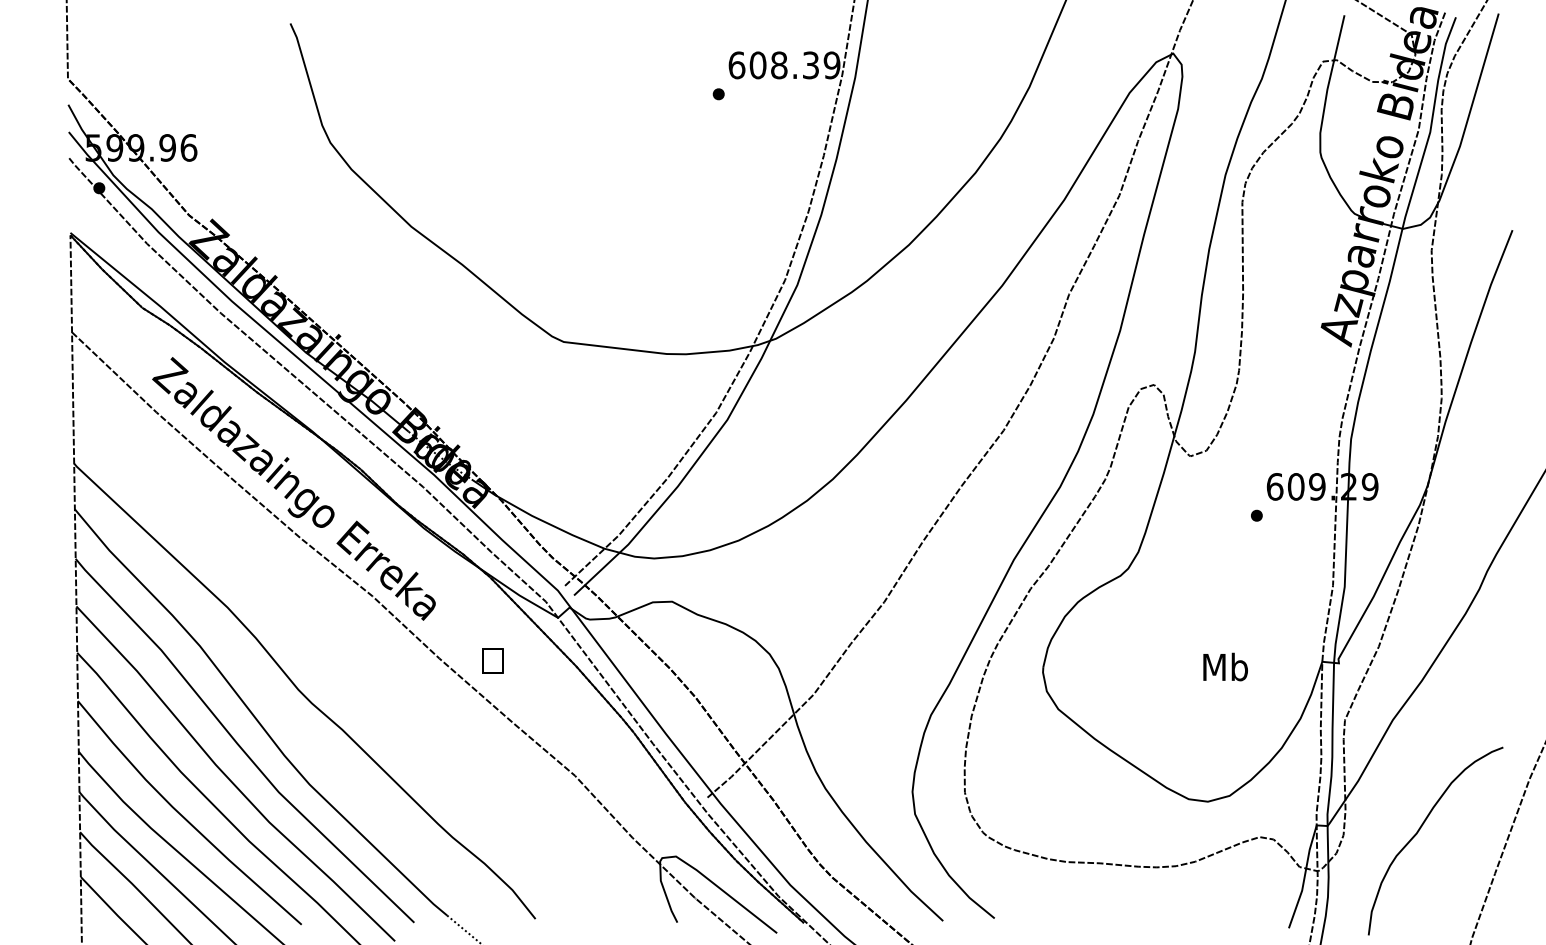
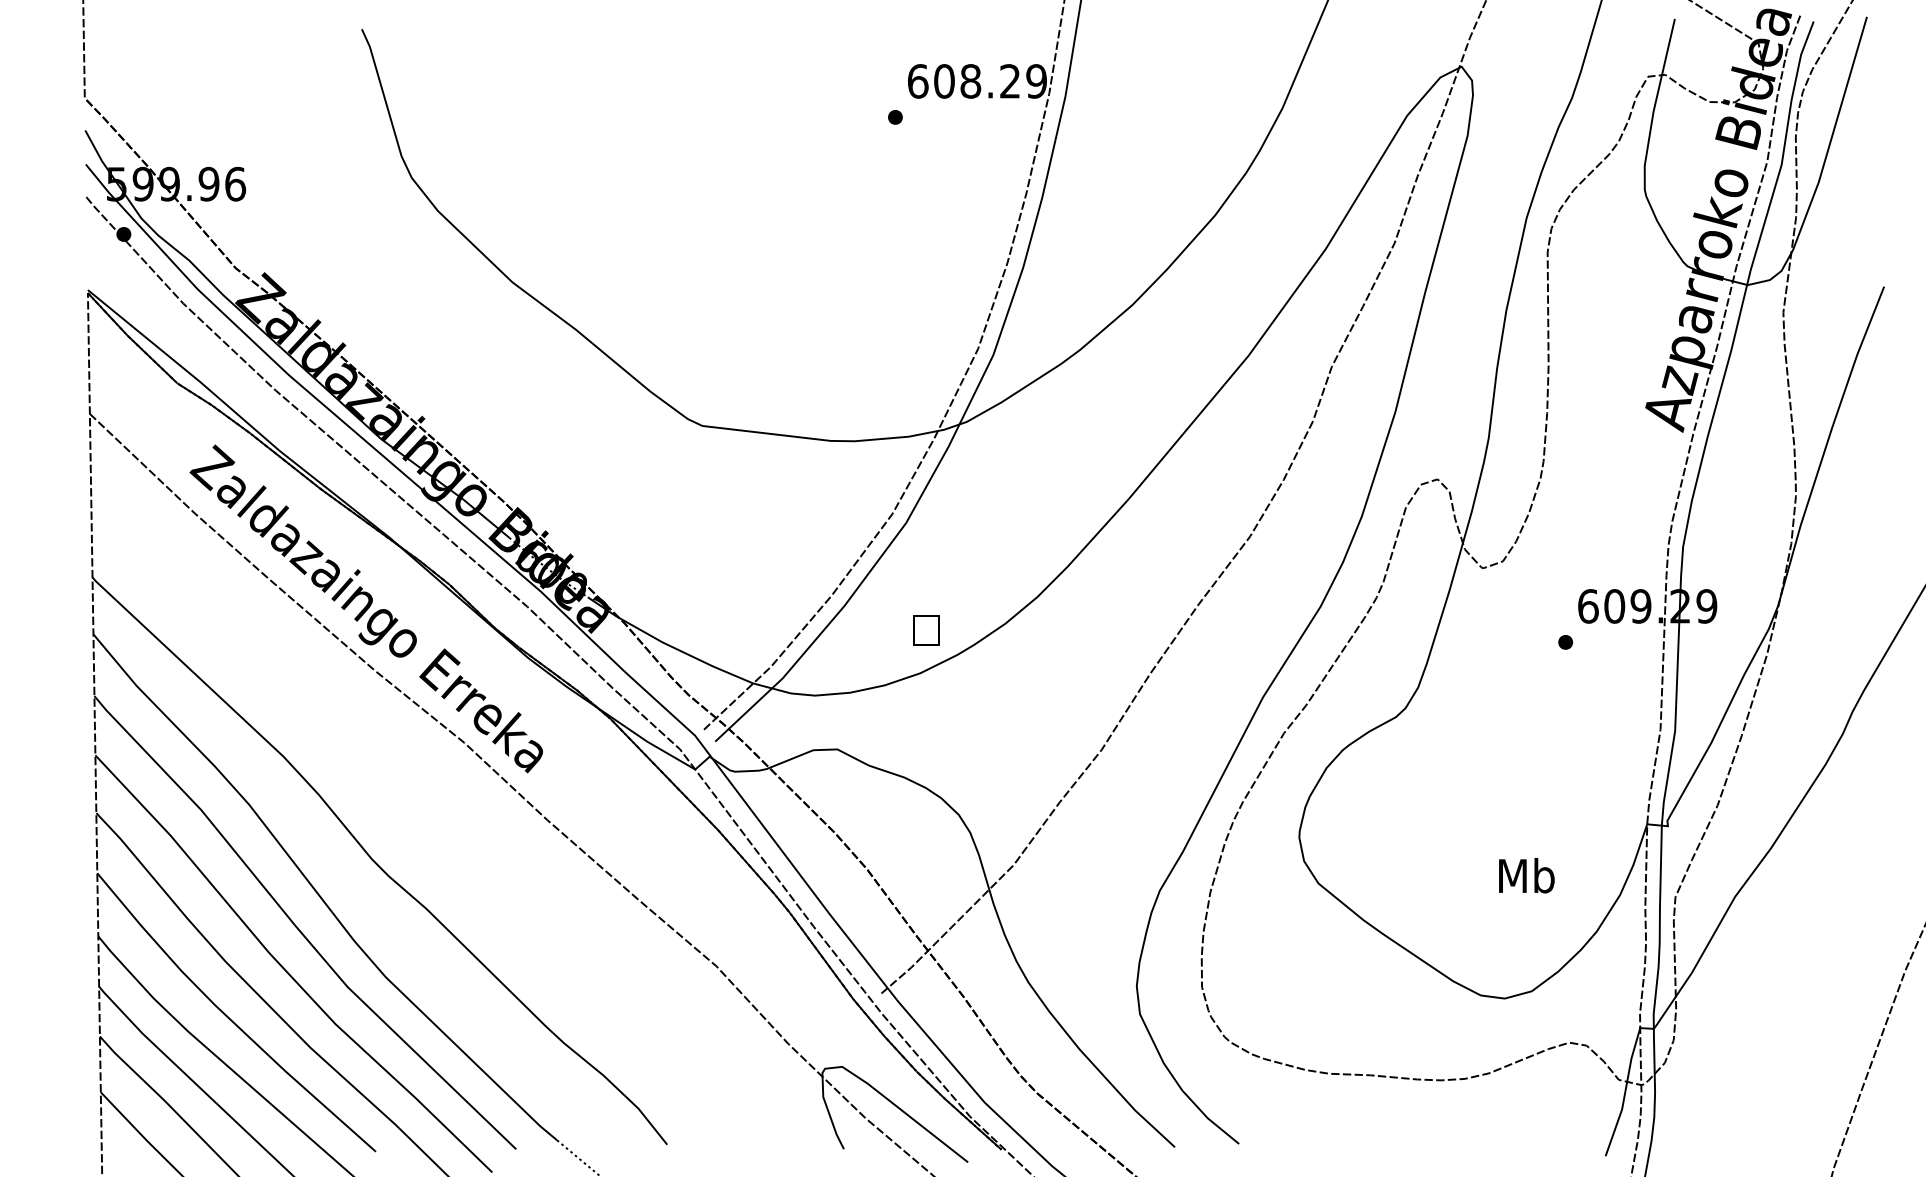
text: (810, 65) -> (1009, 81), 608.39 -> 608.29
part: (492, 660) -> (926, 629), moved
text: (1225, 666) -> (1526, 874), moved
curve: (1419, 831) -> (1768, 1035), removed

